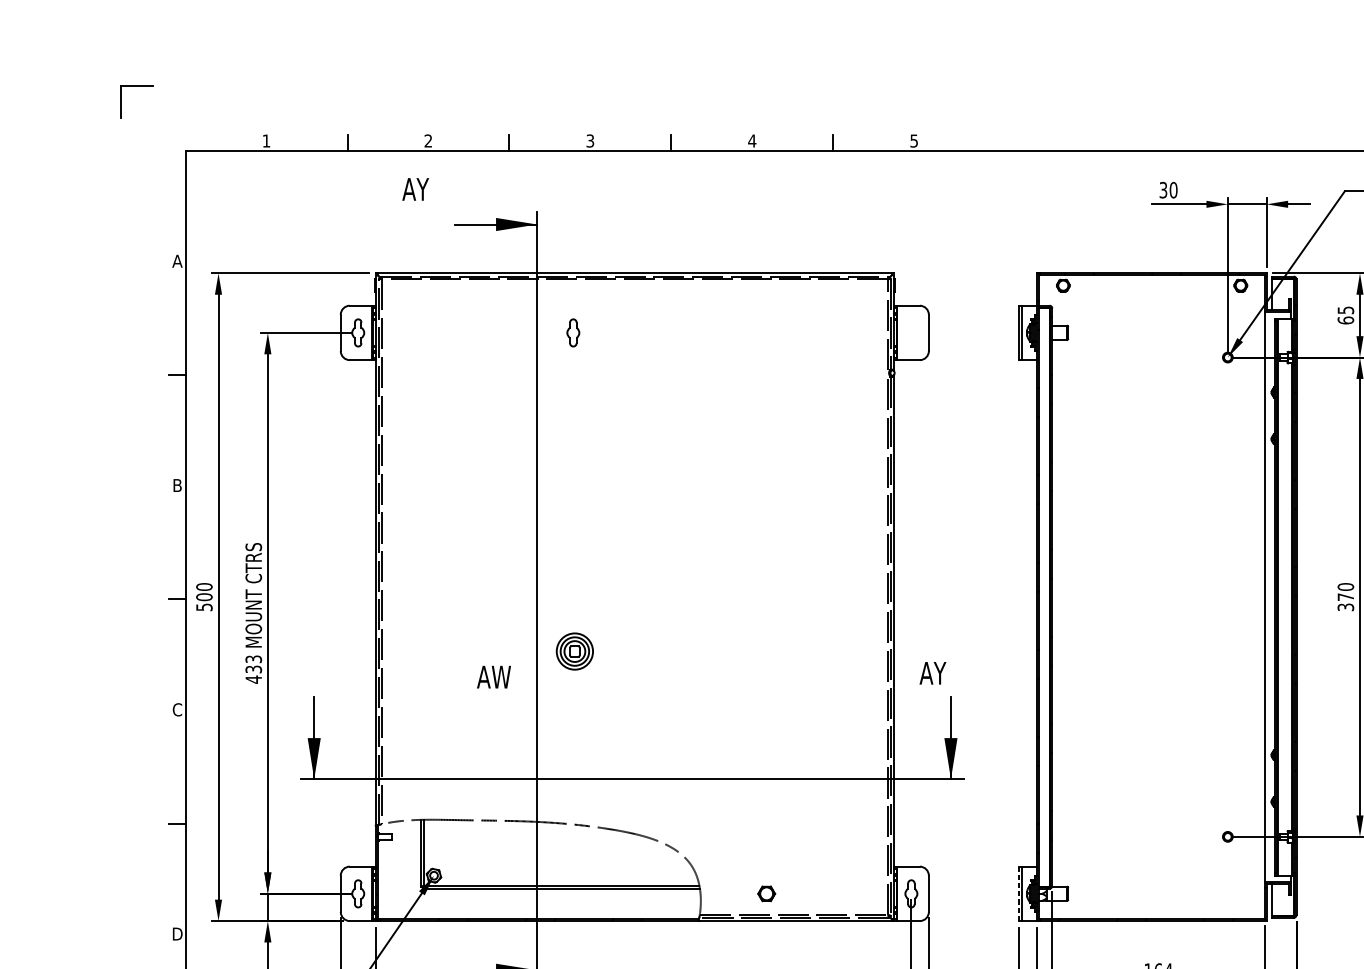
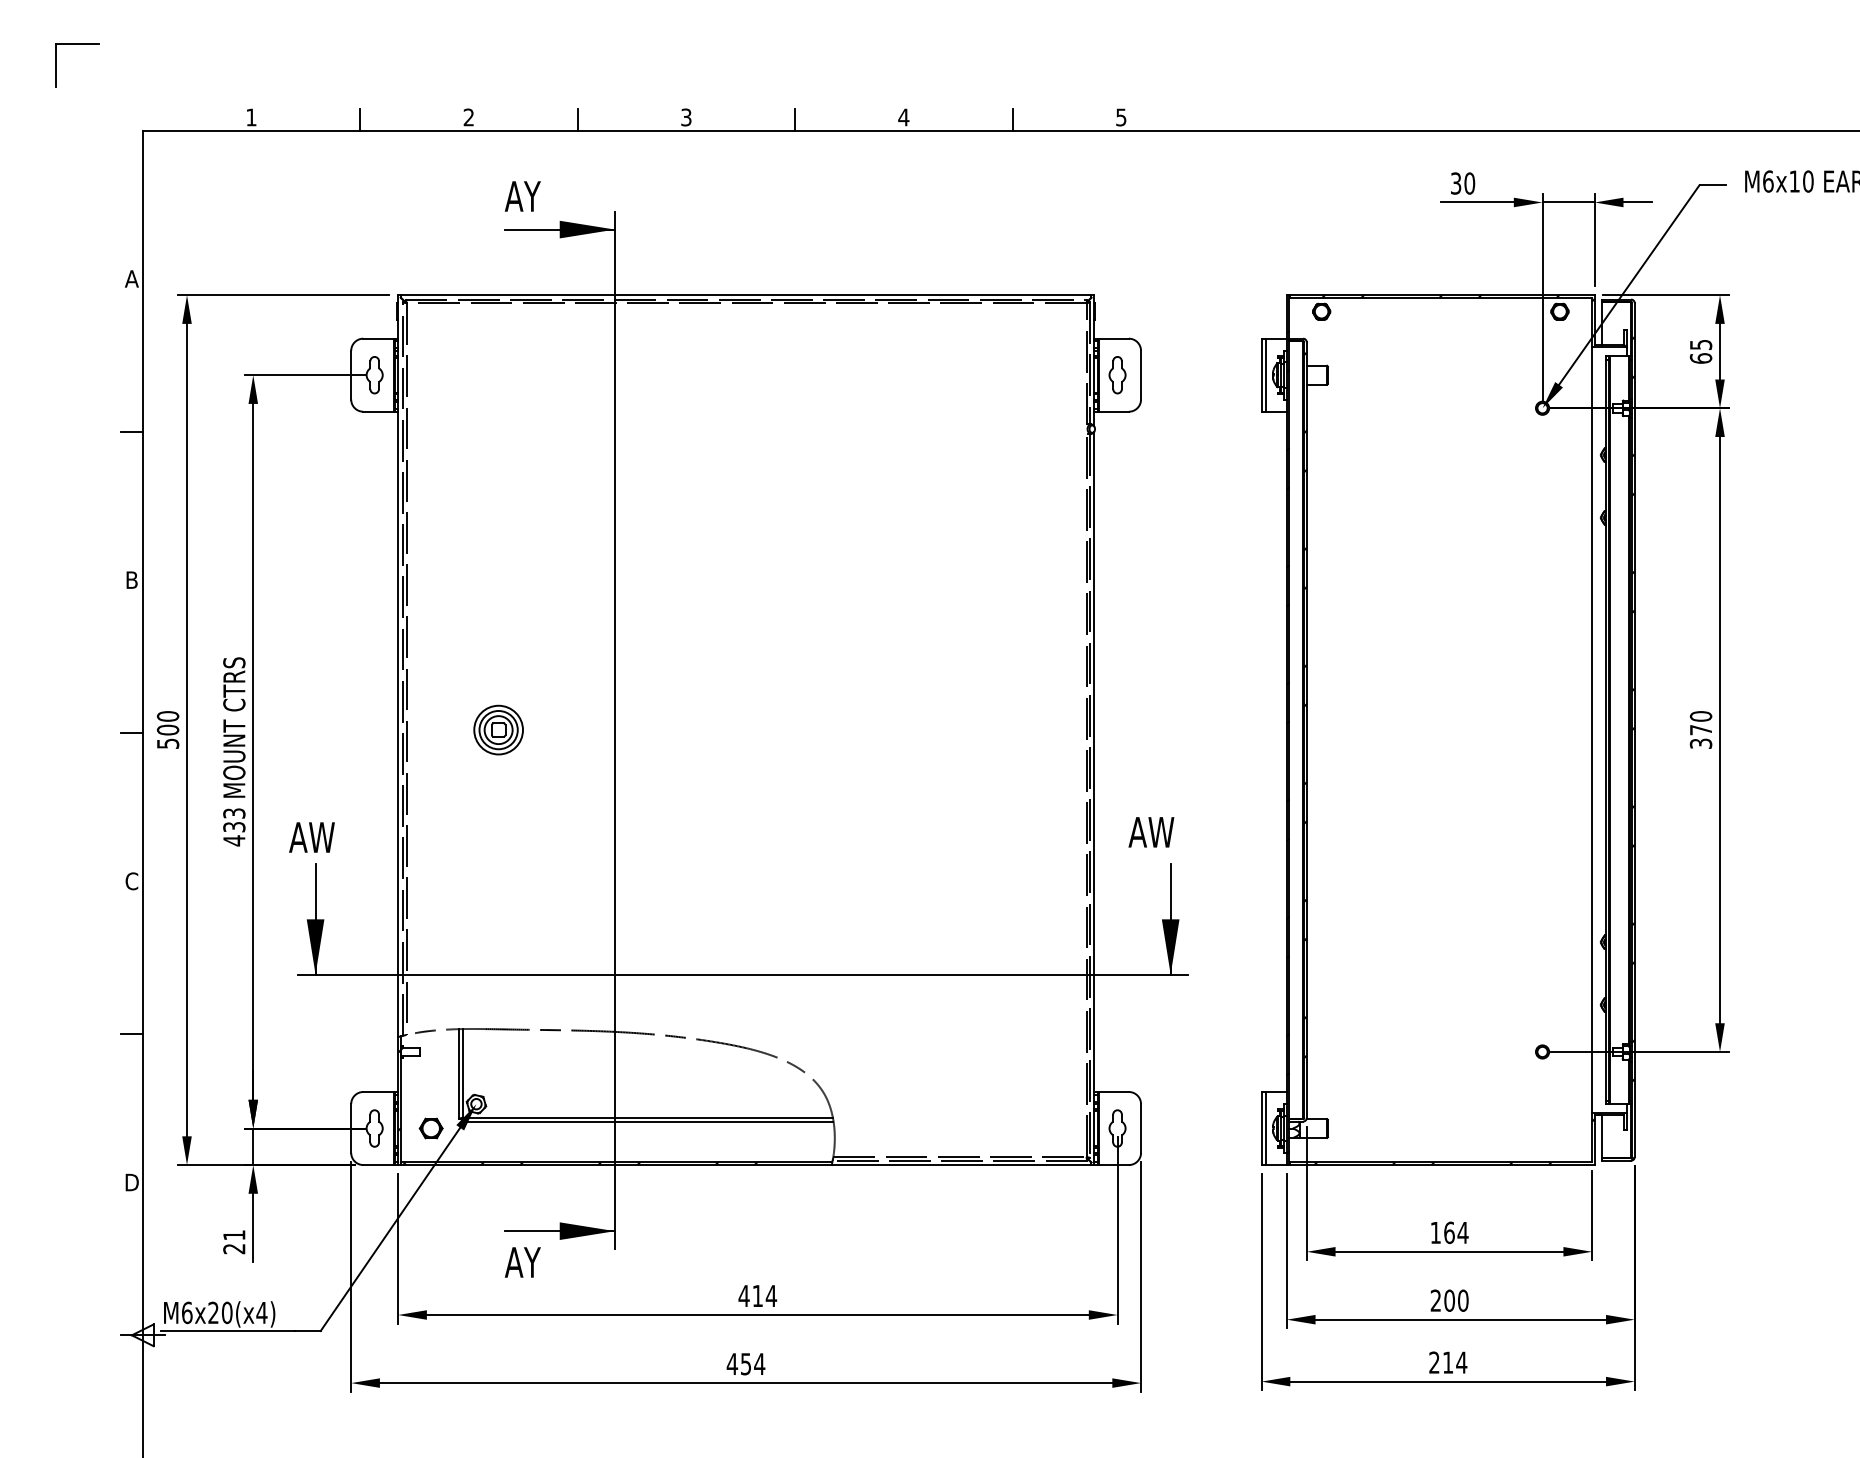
text: (415, 189) -> (522, 196), moved
part: (573, 333) -> (1117, 375), moved
part: (574, 651) -> (498, 729), moved
text: (943, 673) -> (1160, 832), AY -> AW
text: (493, 677) -> (311, 837), moved
part: (766, 893) -> (430, 1128), moved
line: (1018, 893) -> (1261, 1128), dashed -> solid

